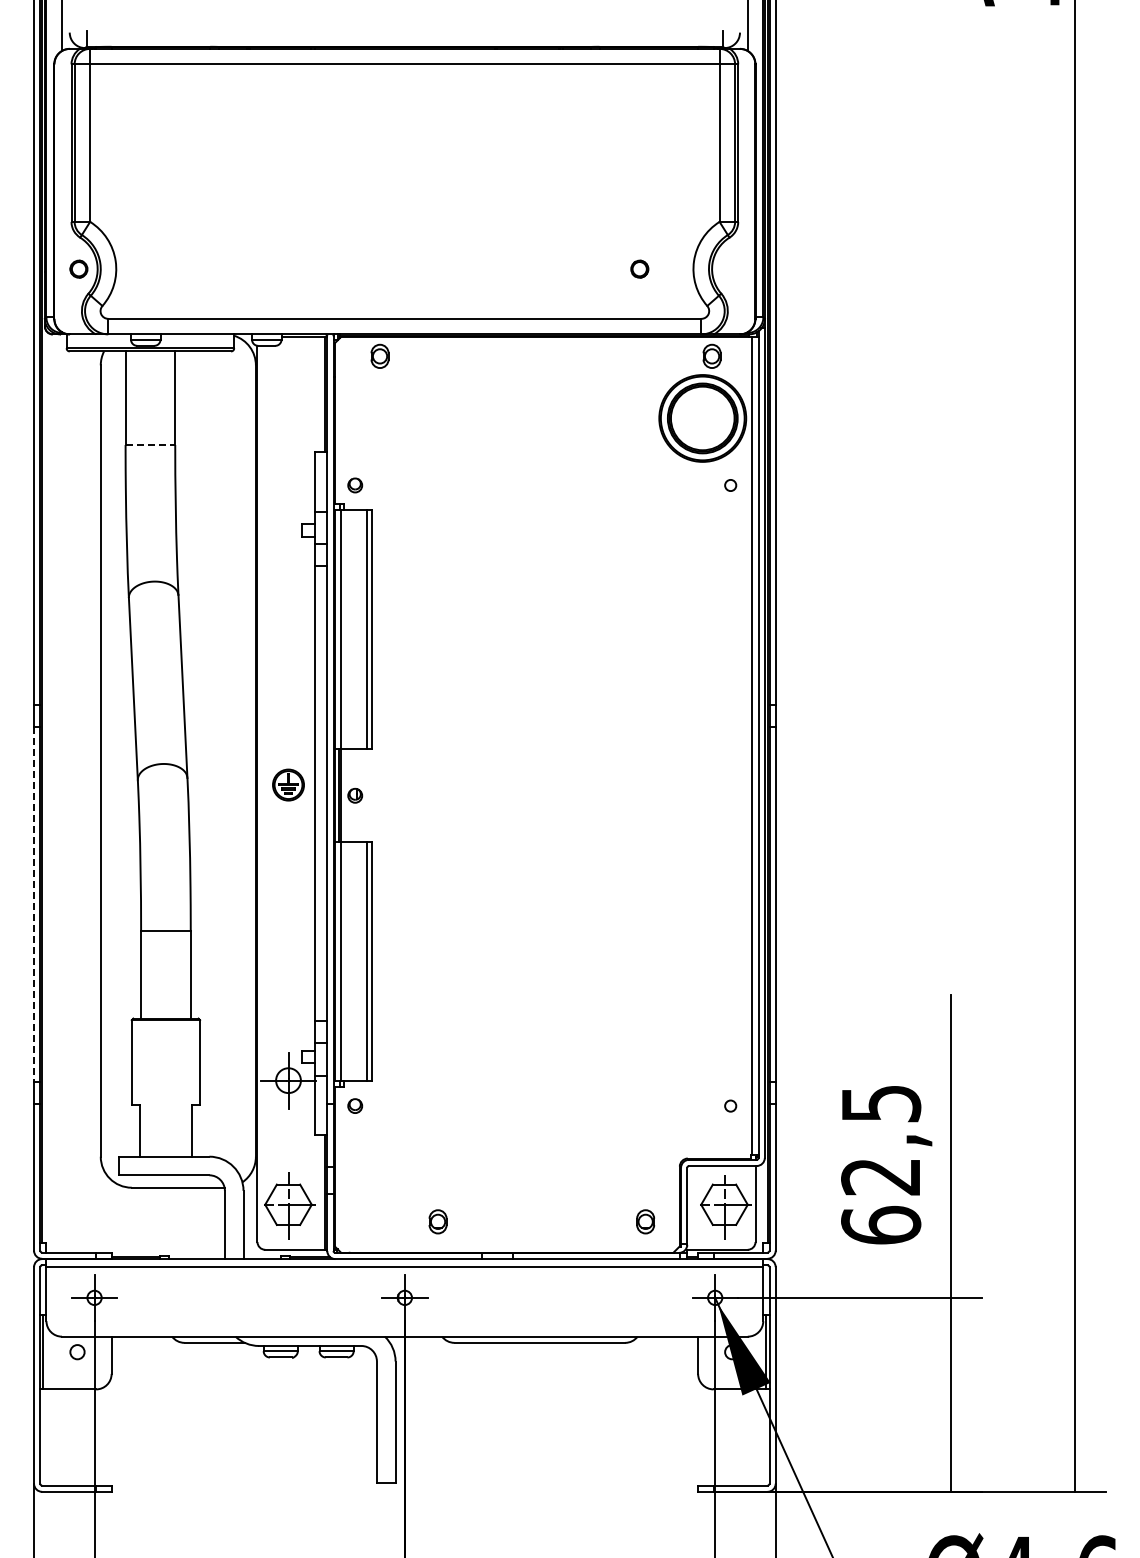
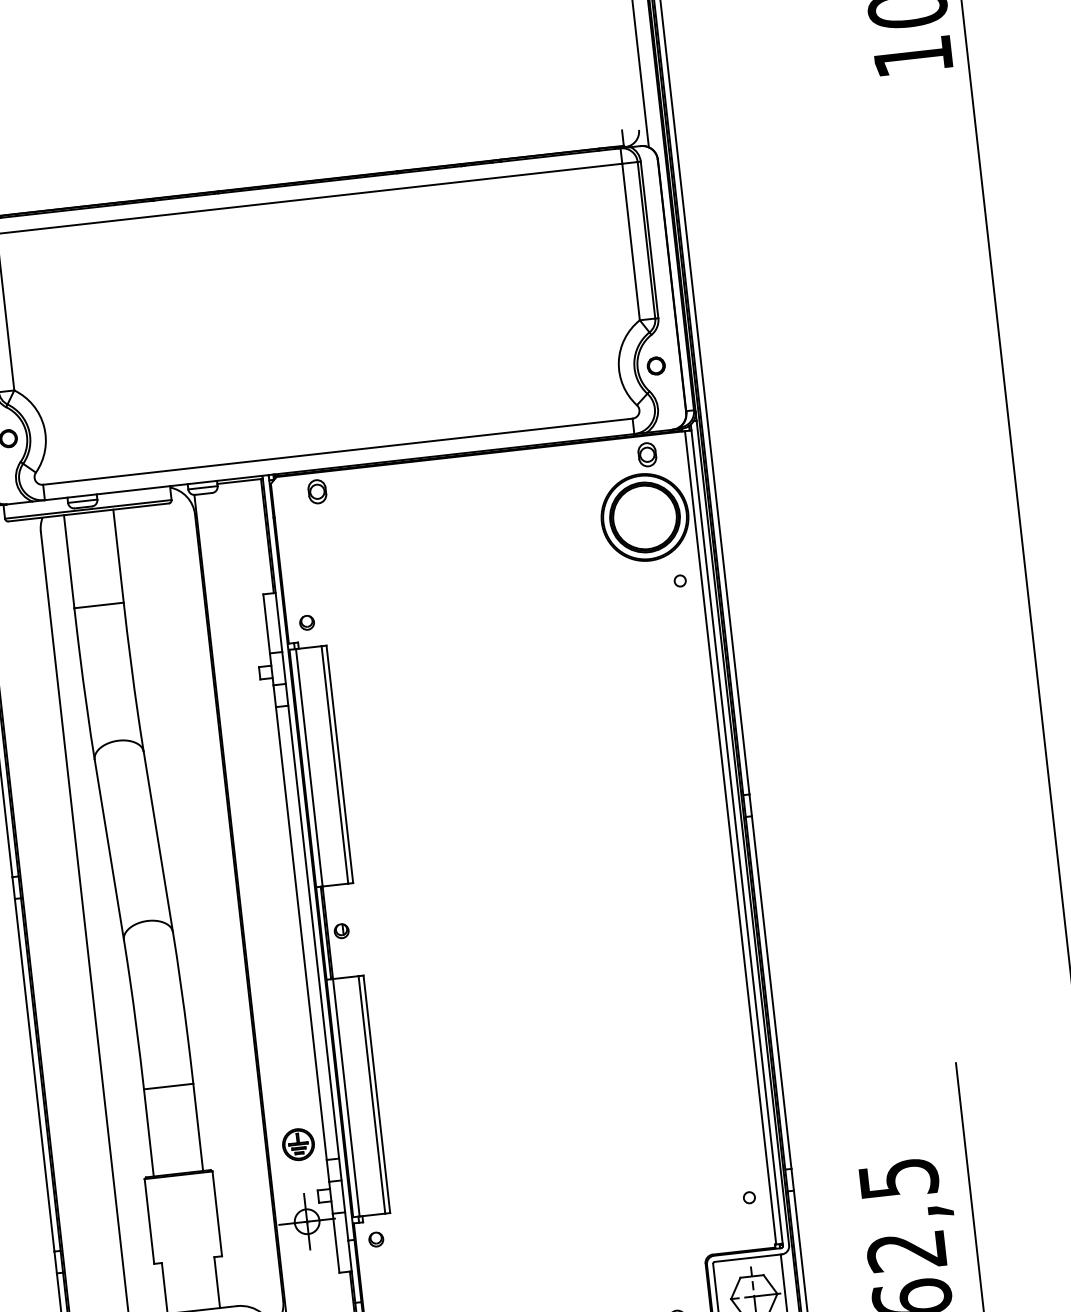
part: (639, 268) -> (655, 365), moved
line: (150, 445) -> (99, 605), dashed -> solid
part: (288, 784) -> (298, 1144), moved
line: (34, 905) -> (35, 1075), dashed -> solid

